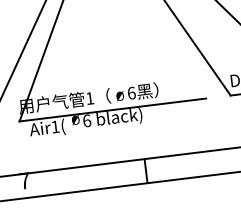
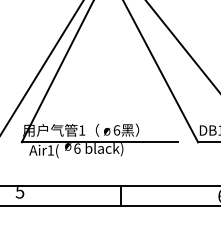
text: (24, 181) -> (19, 192), 7 -> 5

